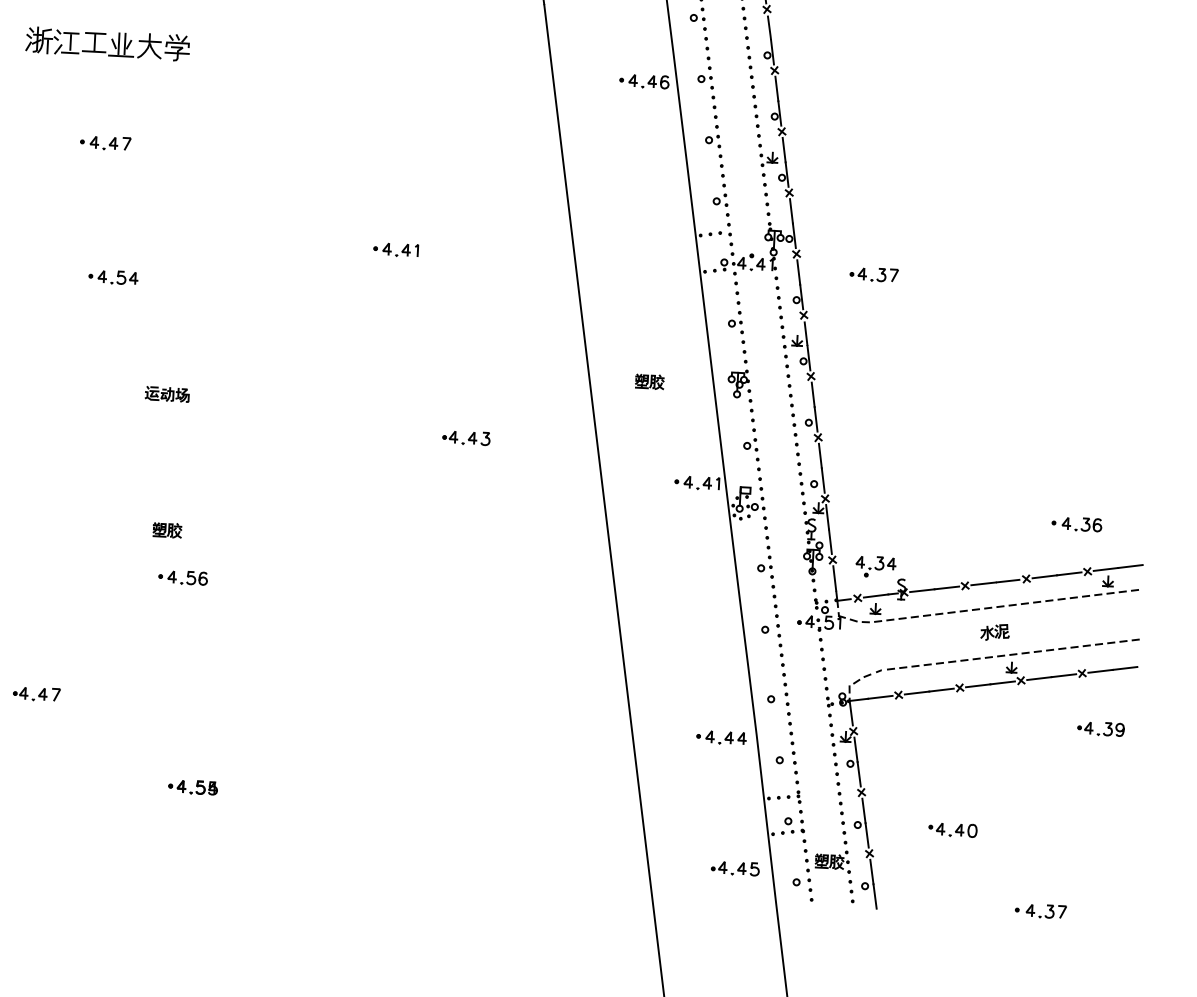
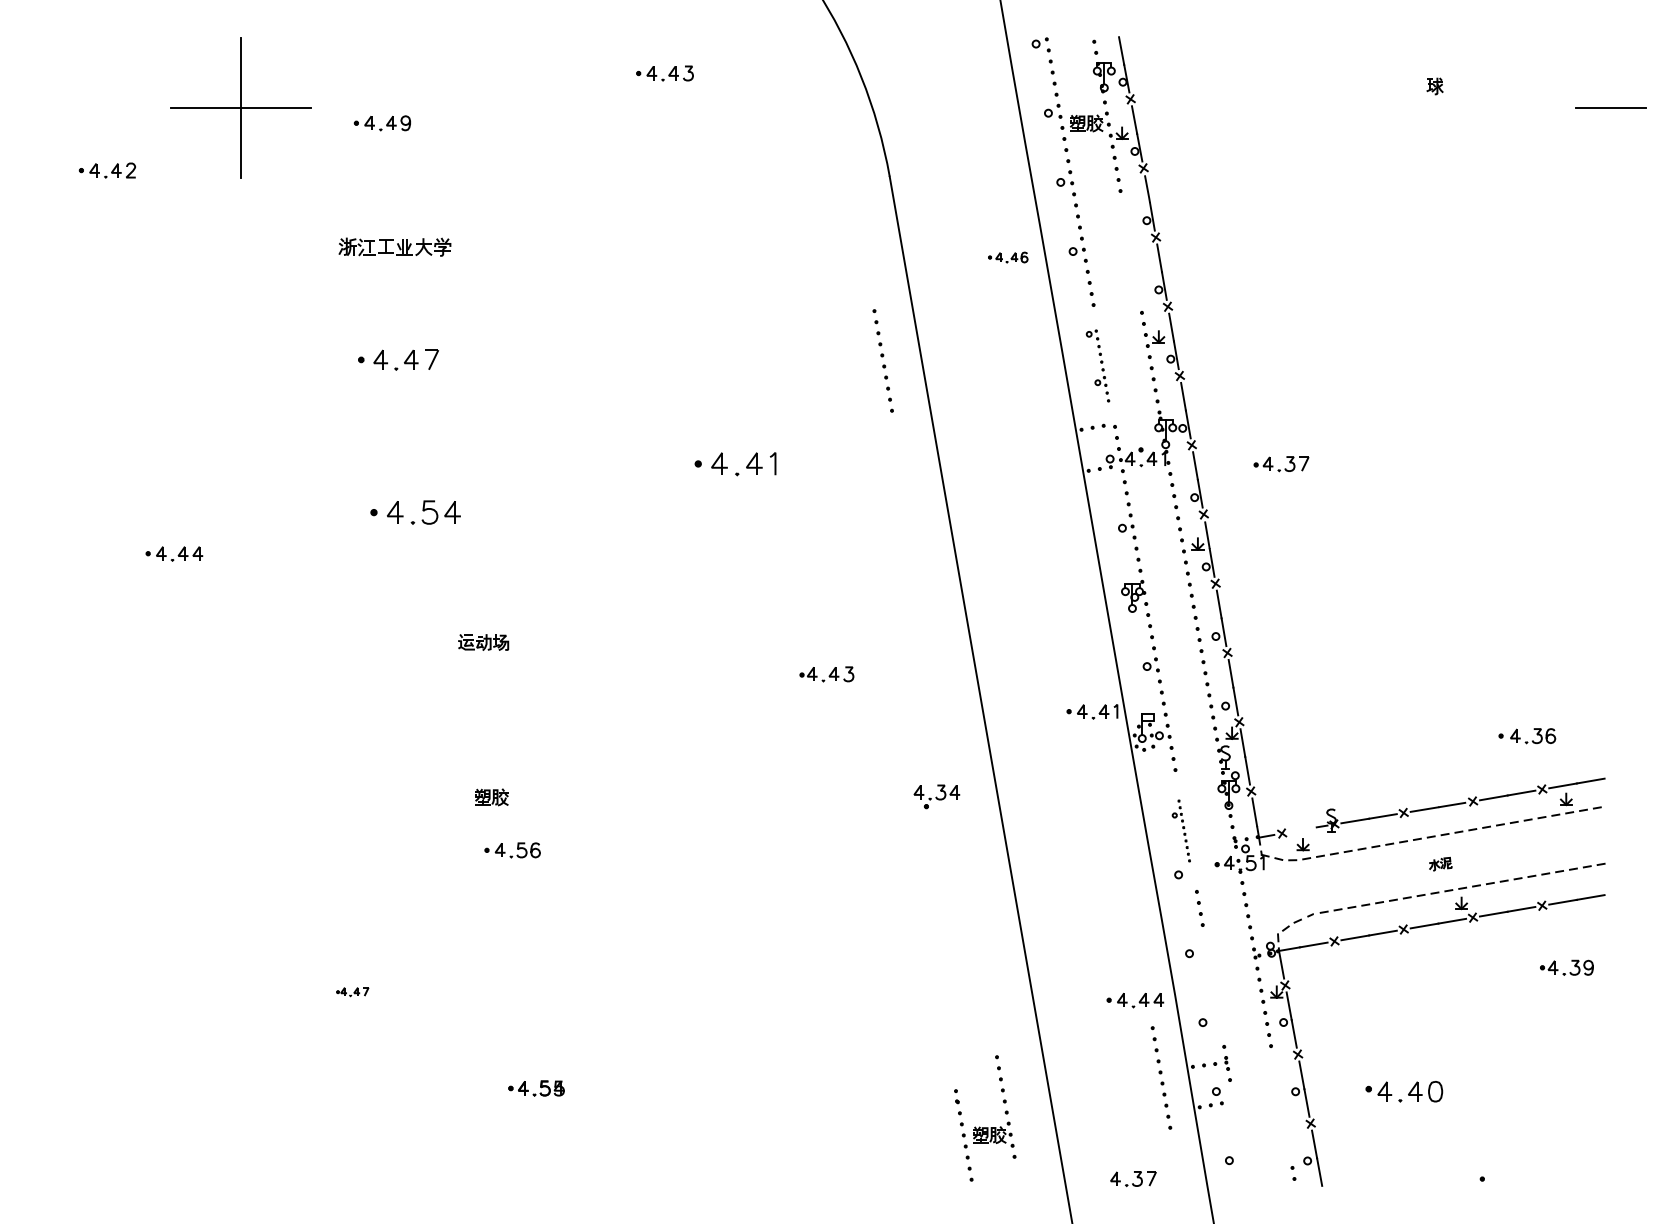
part: (107, 43) -> (394, 246), size x0.6
part: (643, 81) -> (1007, 257), size x0.7
part: (751, 81) -> (882, 360), moved
part: (105, 143) -> (398, 360), size x1.4
part: (717, 179) -> (1097, 365), size x0.7
part: (396, 250) -> (735, 464), size x1.6
part: (113, 277) -> (415, 512), size x1.6
part: (649, 381) -> (1032, 599), removed
part: (875, 566) -> (936, 796), moved
part: (769, 591) -> (1181, 830), size x0.6
line: (875, 595) -> (1302, 829), removed
part: (995, 632) -> (1440, 864), size x0.7
part: (36, 693) -> (352, 991), size x0.6
part: (790, 728) -> (1161, 1077), moved
part: (953, 829) -> (1404, 1091), size x1.4
part: (826, 854) -> (985, 1127), moved
part: (735, 868) -> (1158, 1148), removed
part: (1046, 911) -> (1133, 1179), moved

